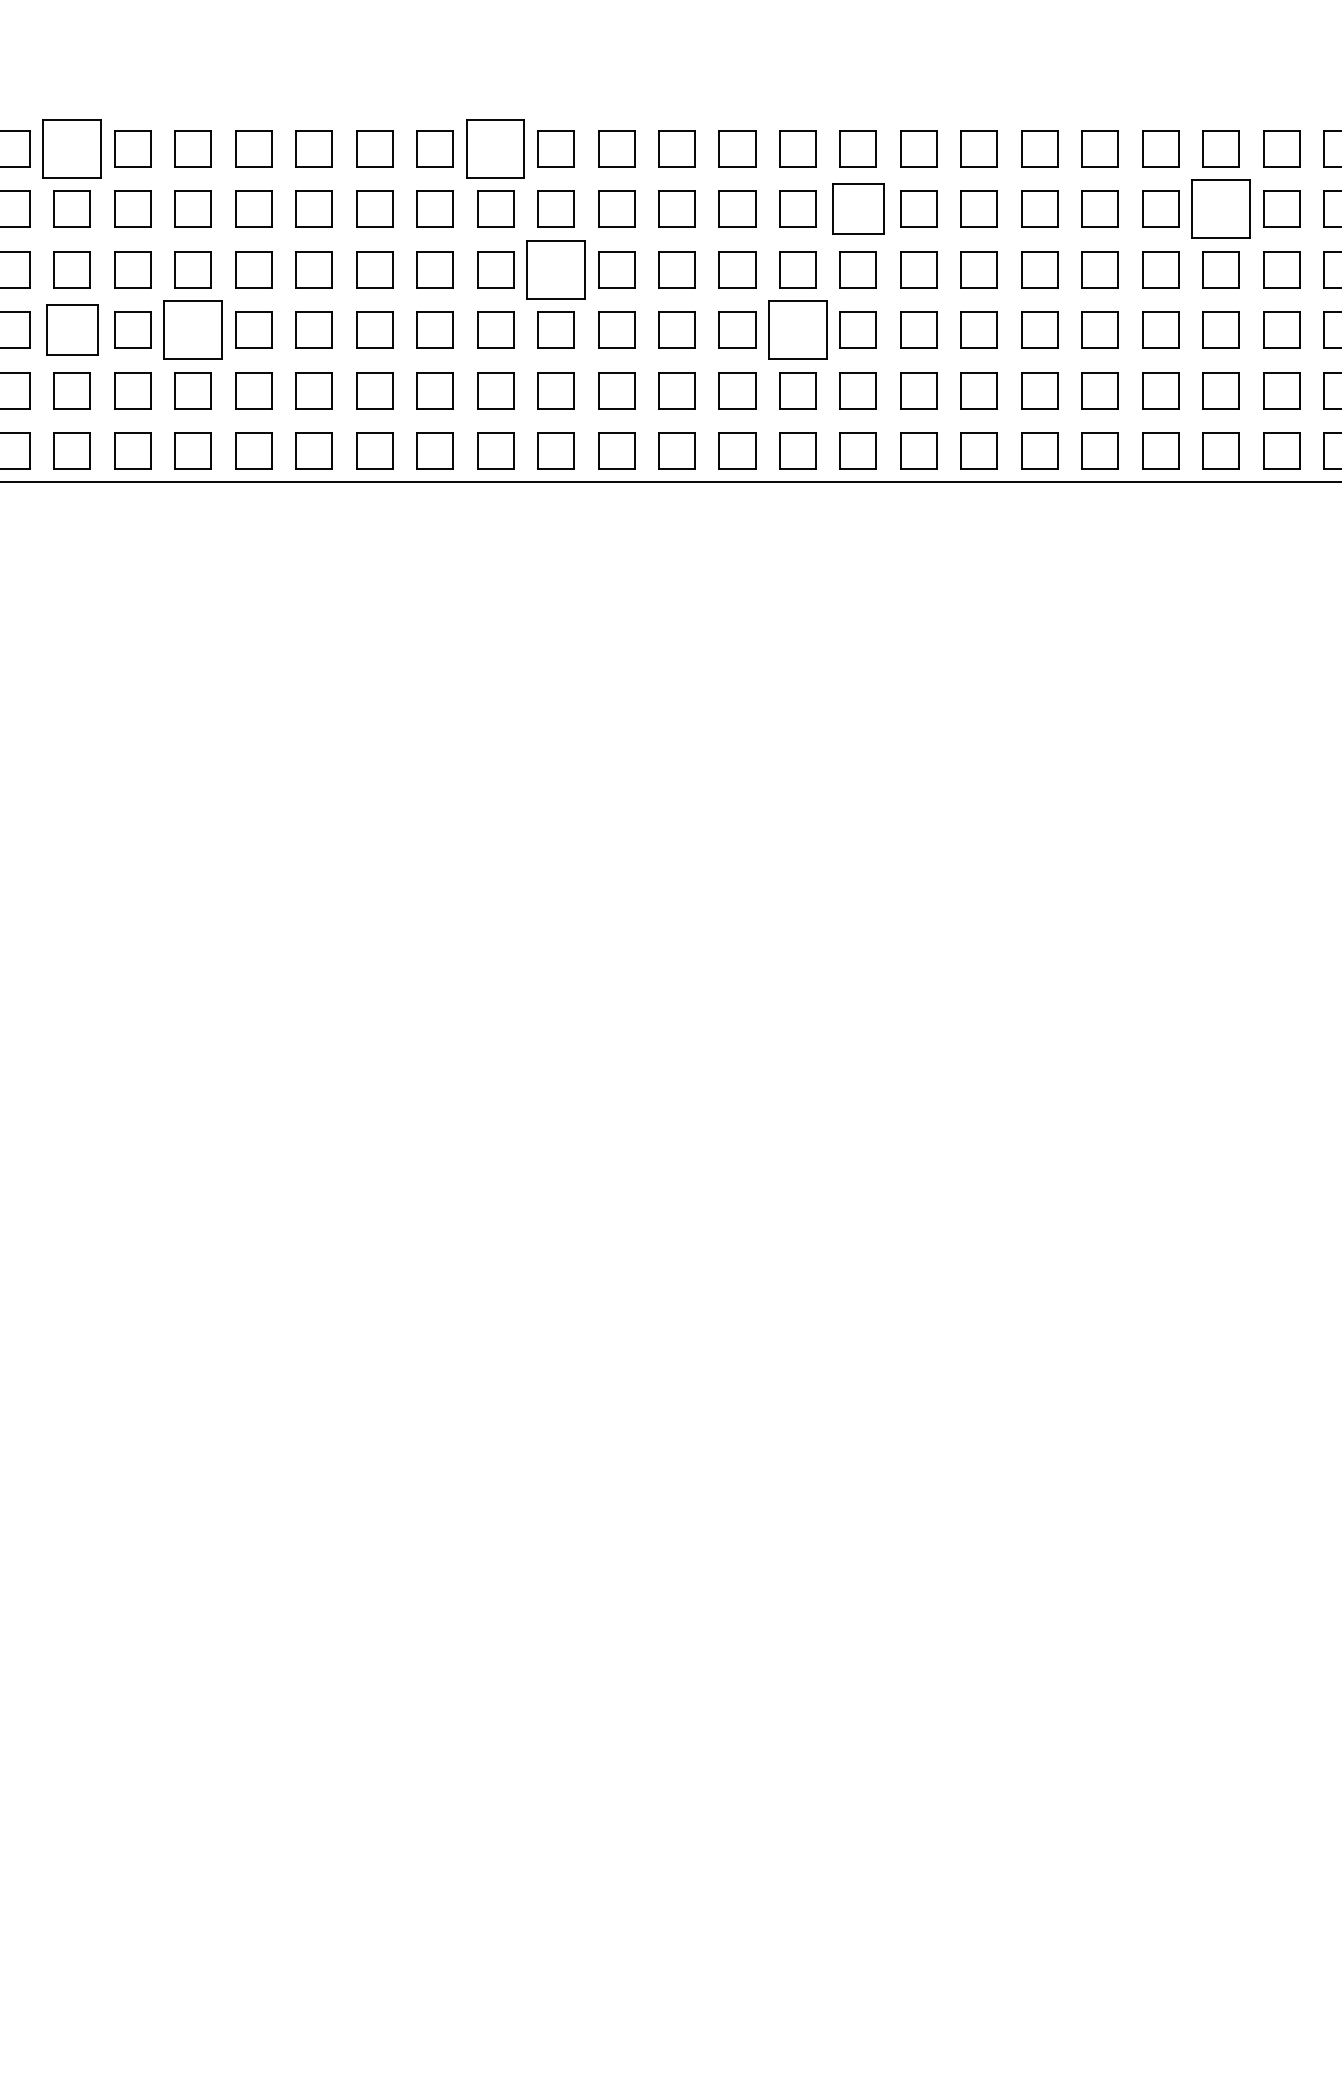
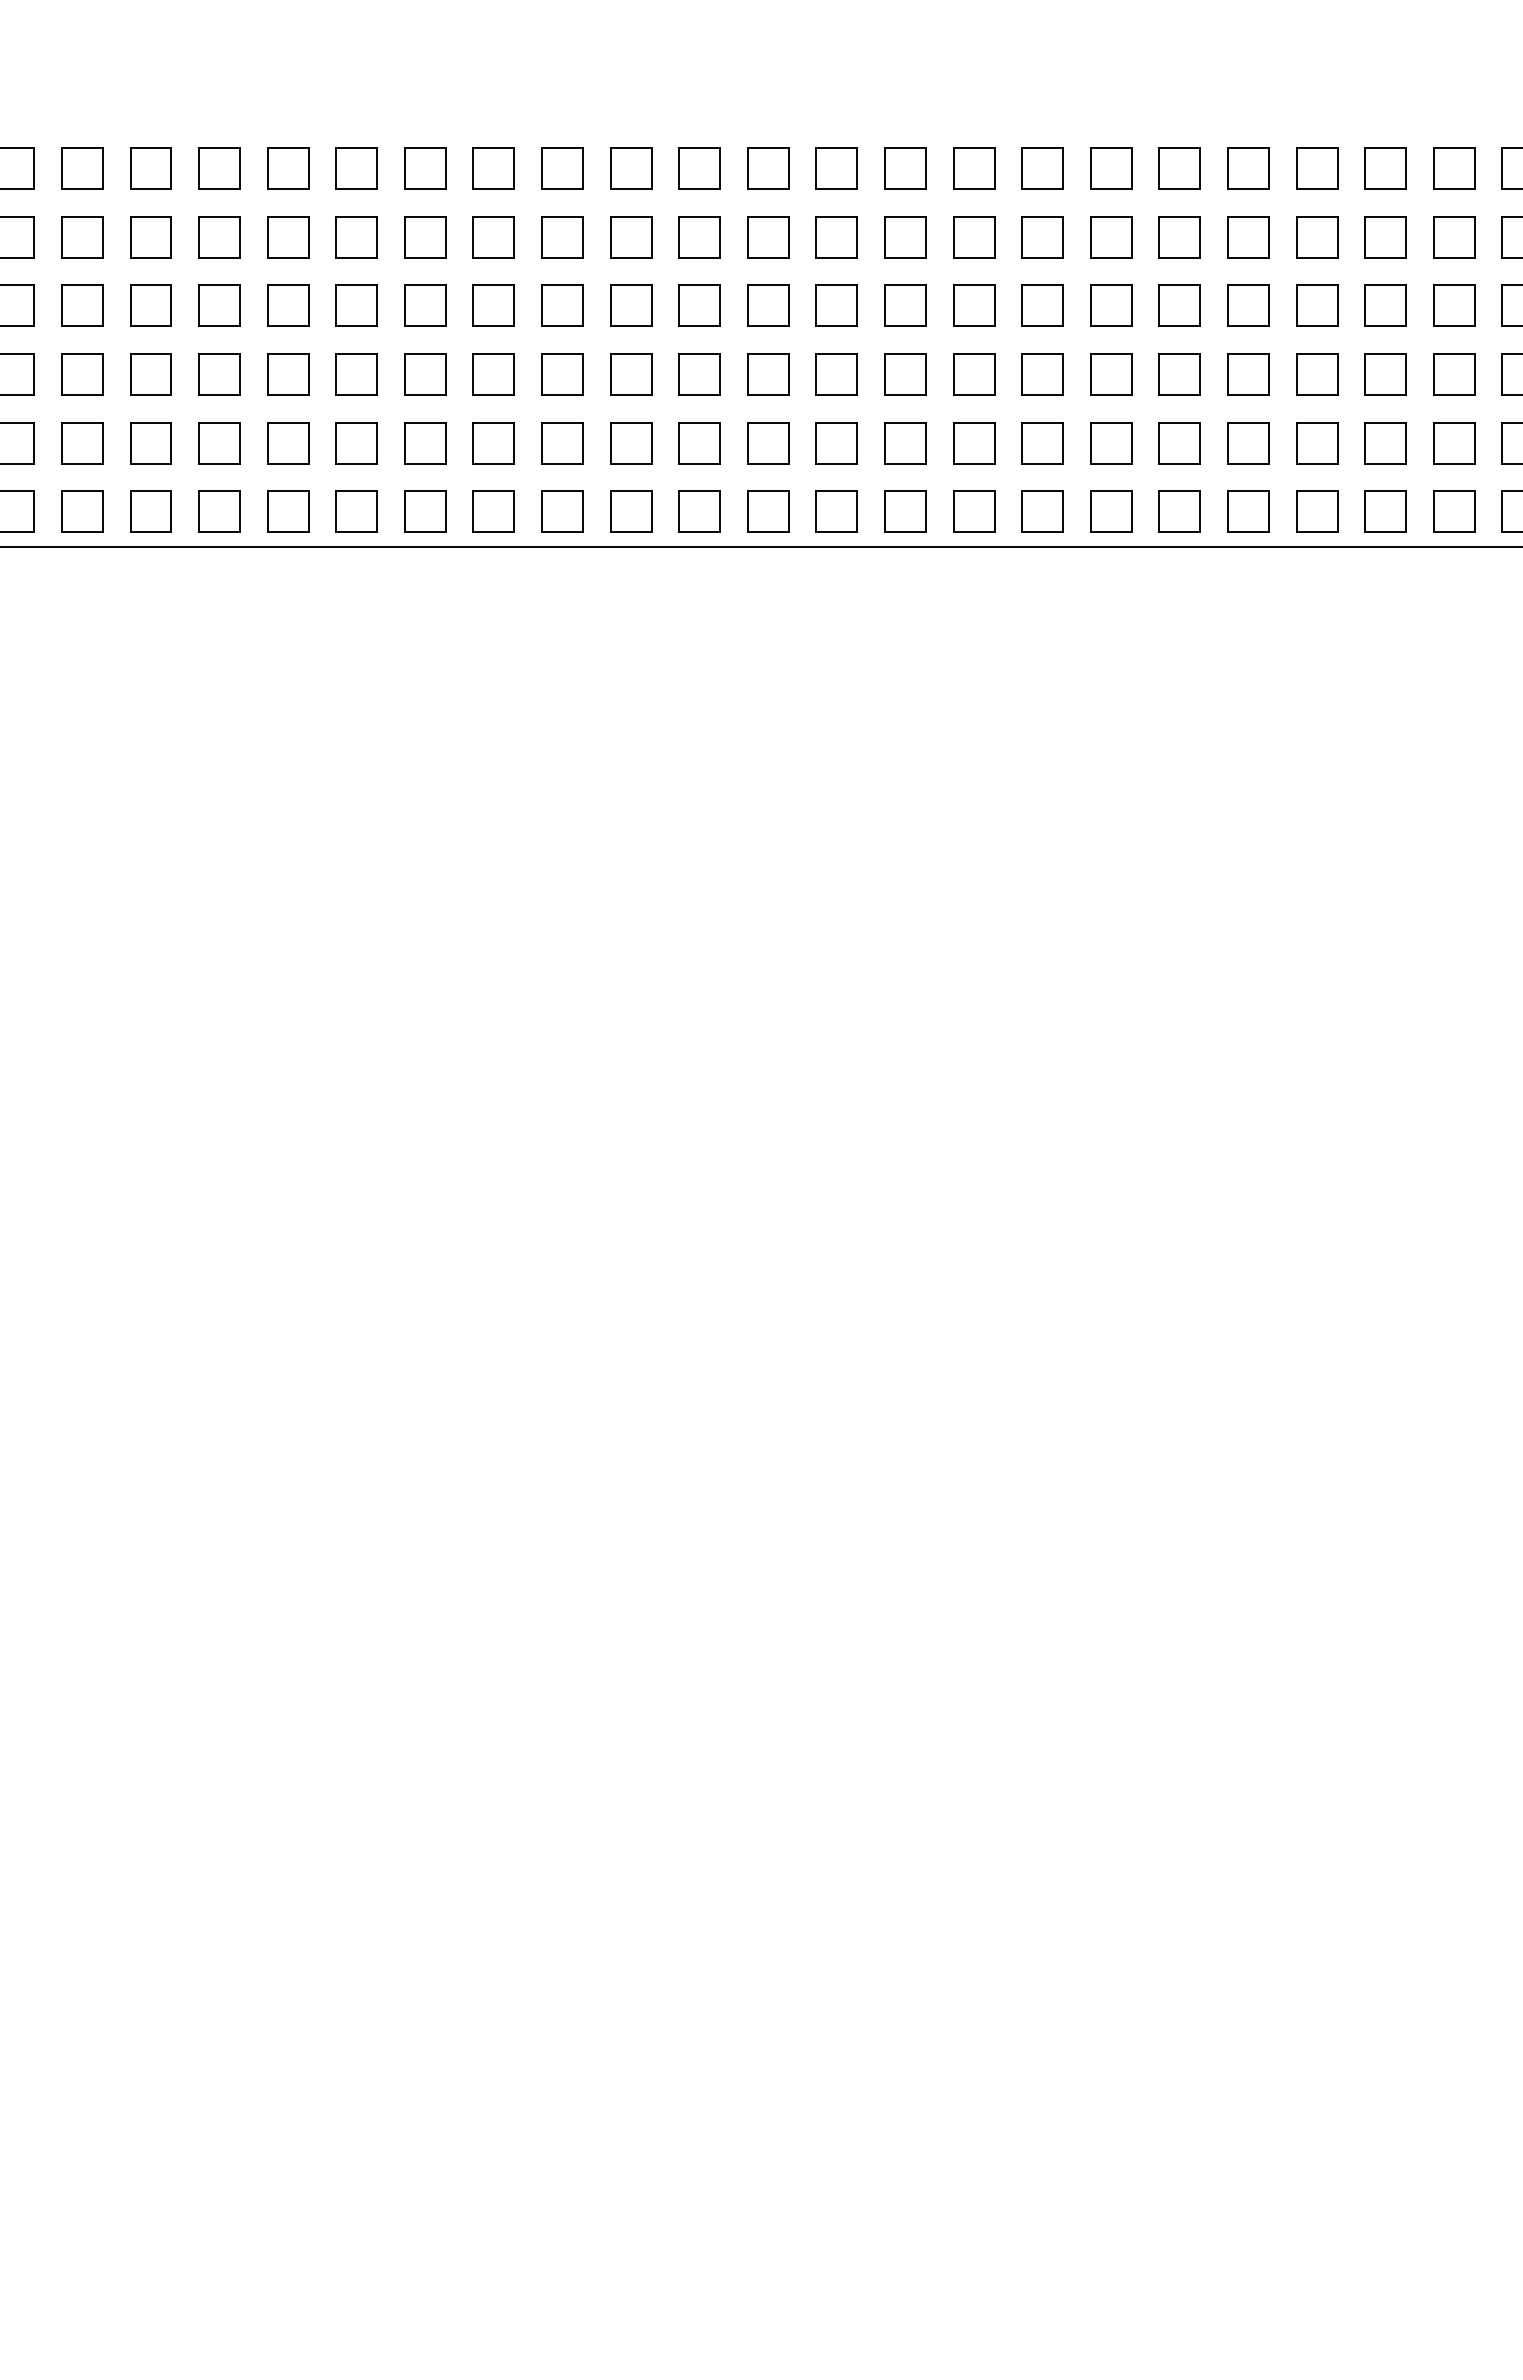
part: (72, 148) -> (82, 168), size x0.62
part: (495, 148) -> (562, 168), size x0.62
part: (858, 209) -> (974, 237), size x0.71
part: (1221, 209) -> (1385, 237), size x0.62
part: (556, 269) -> (631, 305), size x0.62
part: (72, 330) -> (82, 374), size x0.71
part: (193, 330) -> (219, 374), size x0.62
part: (797, 330) -> (905, 374), size x0.62

